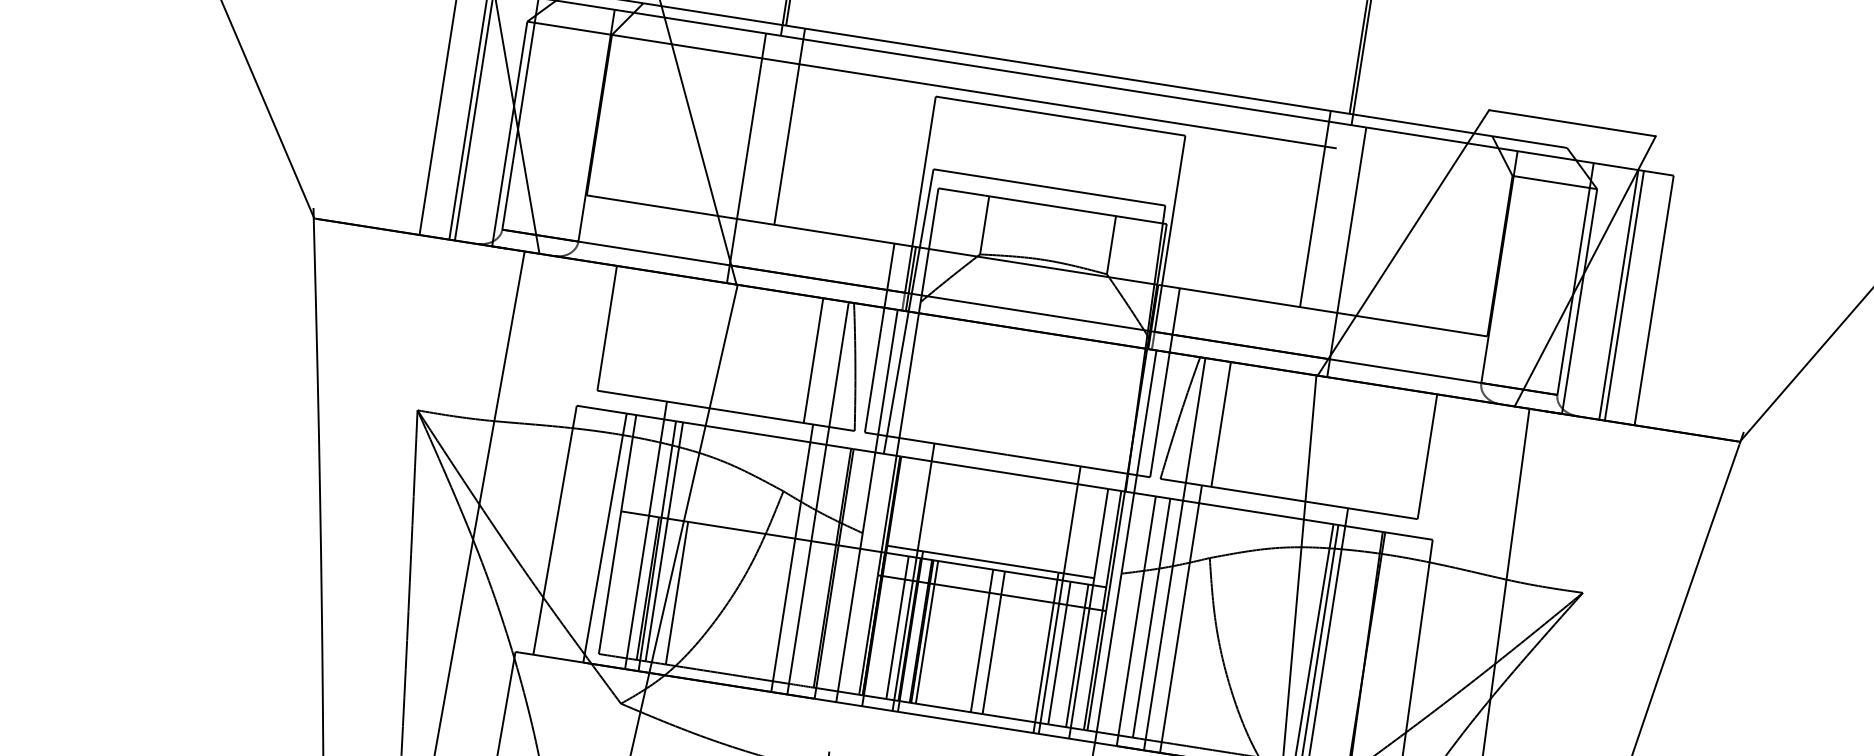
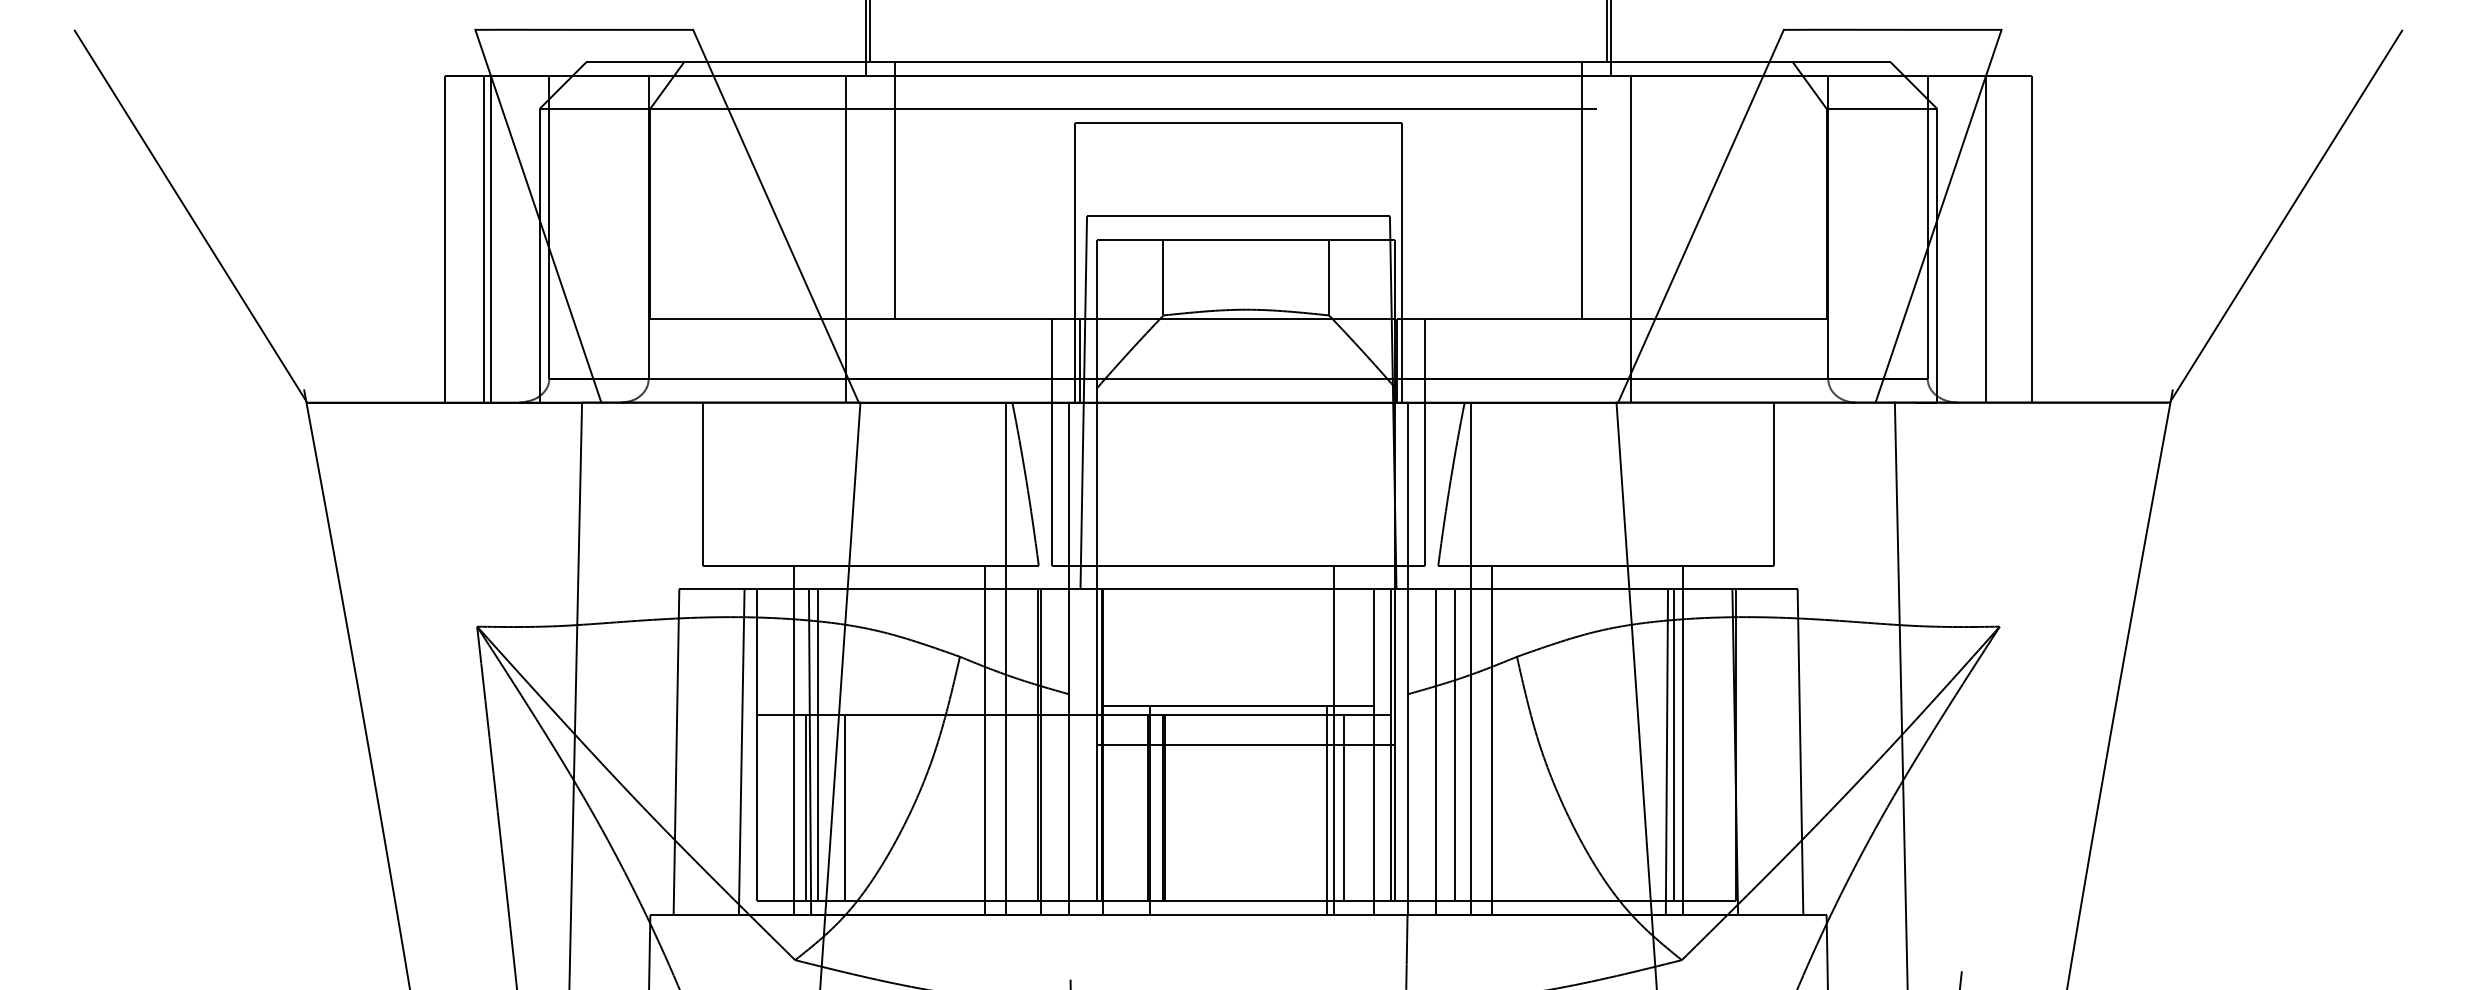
line: (1624, 295) -> (1993, 239), removed
line: (813, 360) -> (972, 483), removed
line: (1221, 423) -> (1504, 483), removed
line: (913, 577) -> (1143, 740), removed
line: (897, 627) -> (1132, 807), removed
line: (927, 631) -> (1171, 807), removed
line: (982, 640) -> (1243, 807), removed
line: (993, 642) -> (1258, 807), removed
line: (1077, 655) -> (1367, 807), removed

